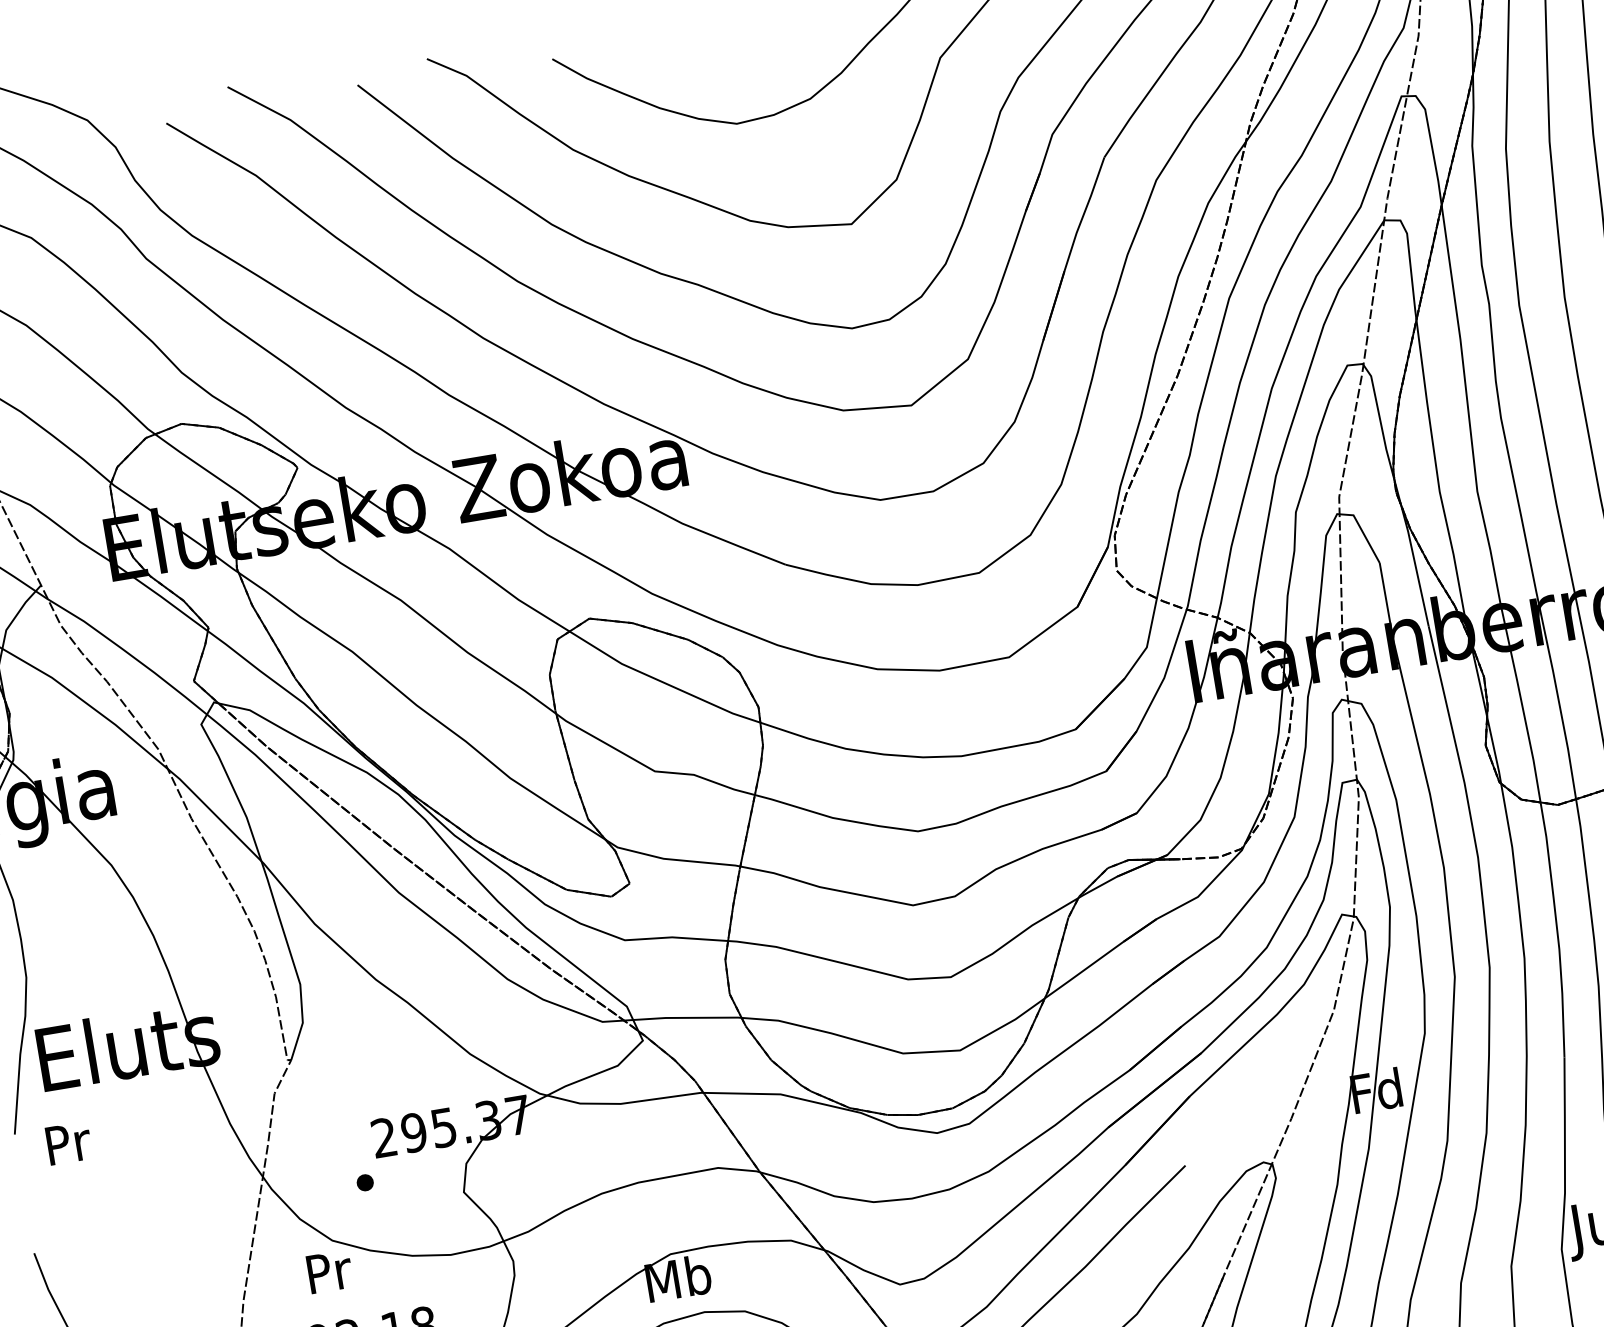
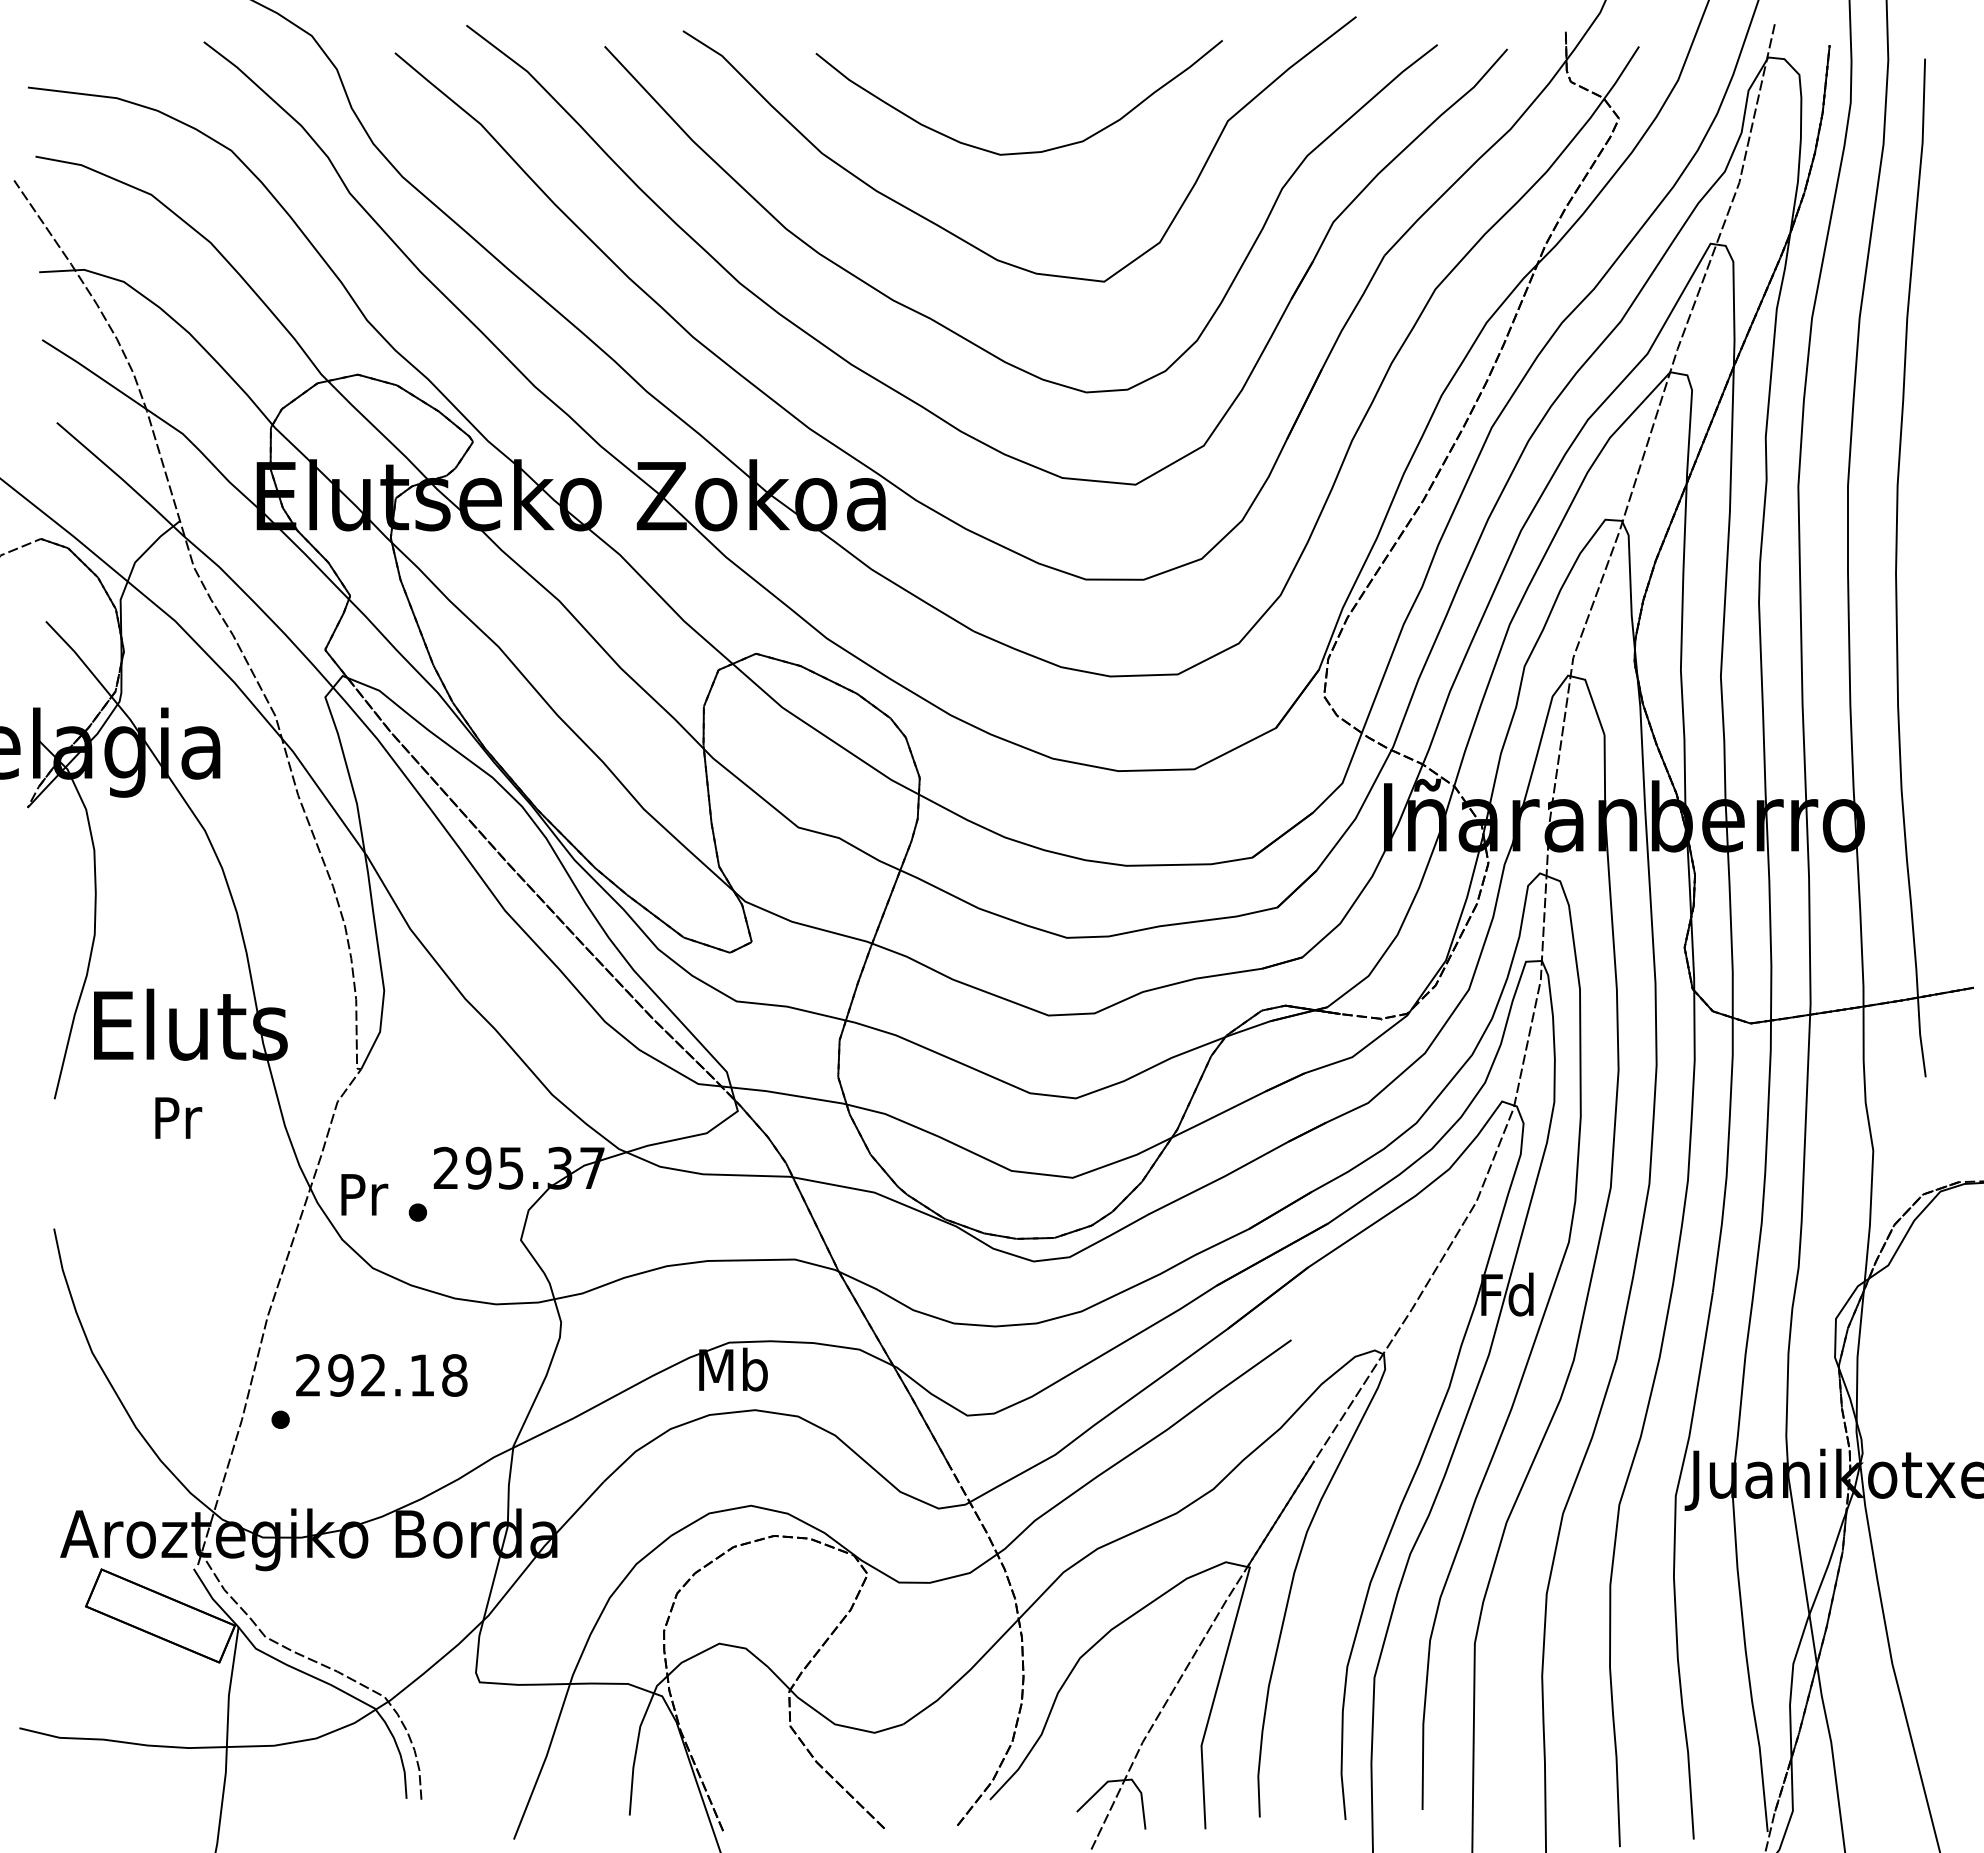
text: (68, 1142) -> (178, 1117), moved
text: (329, 1271) -> (364, 1194), moved

